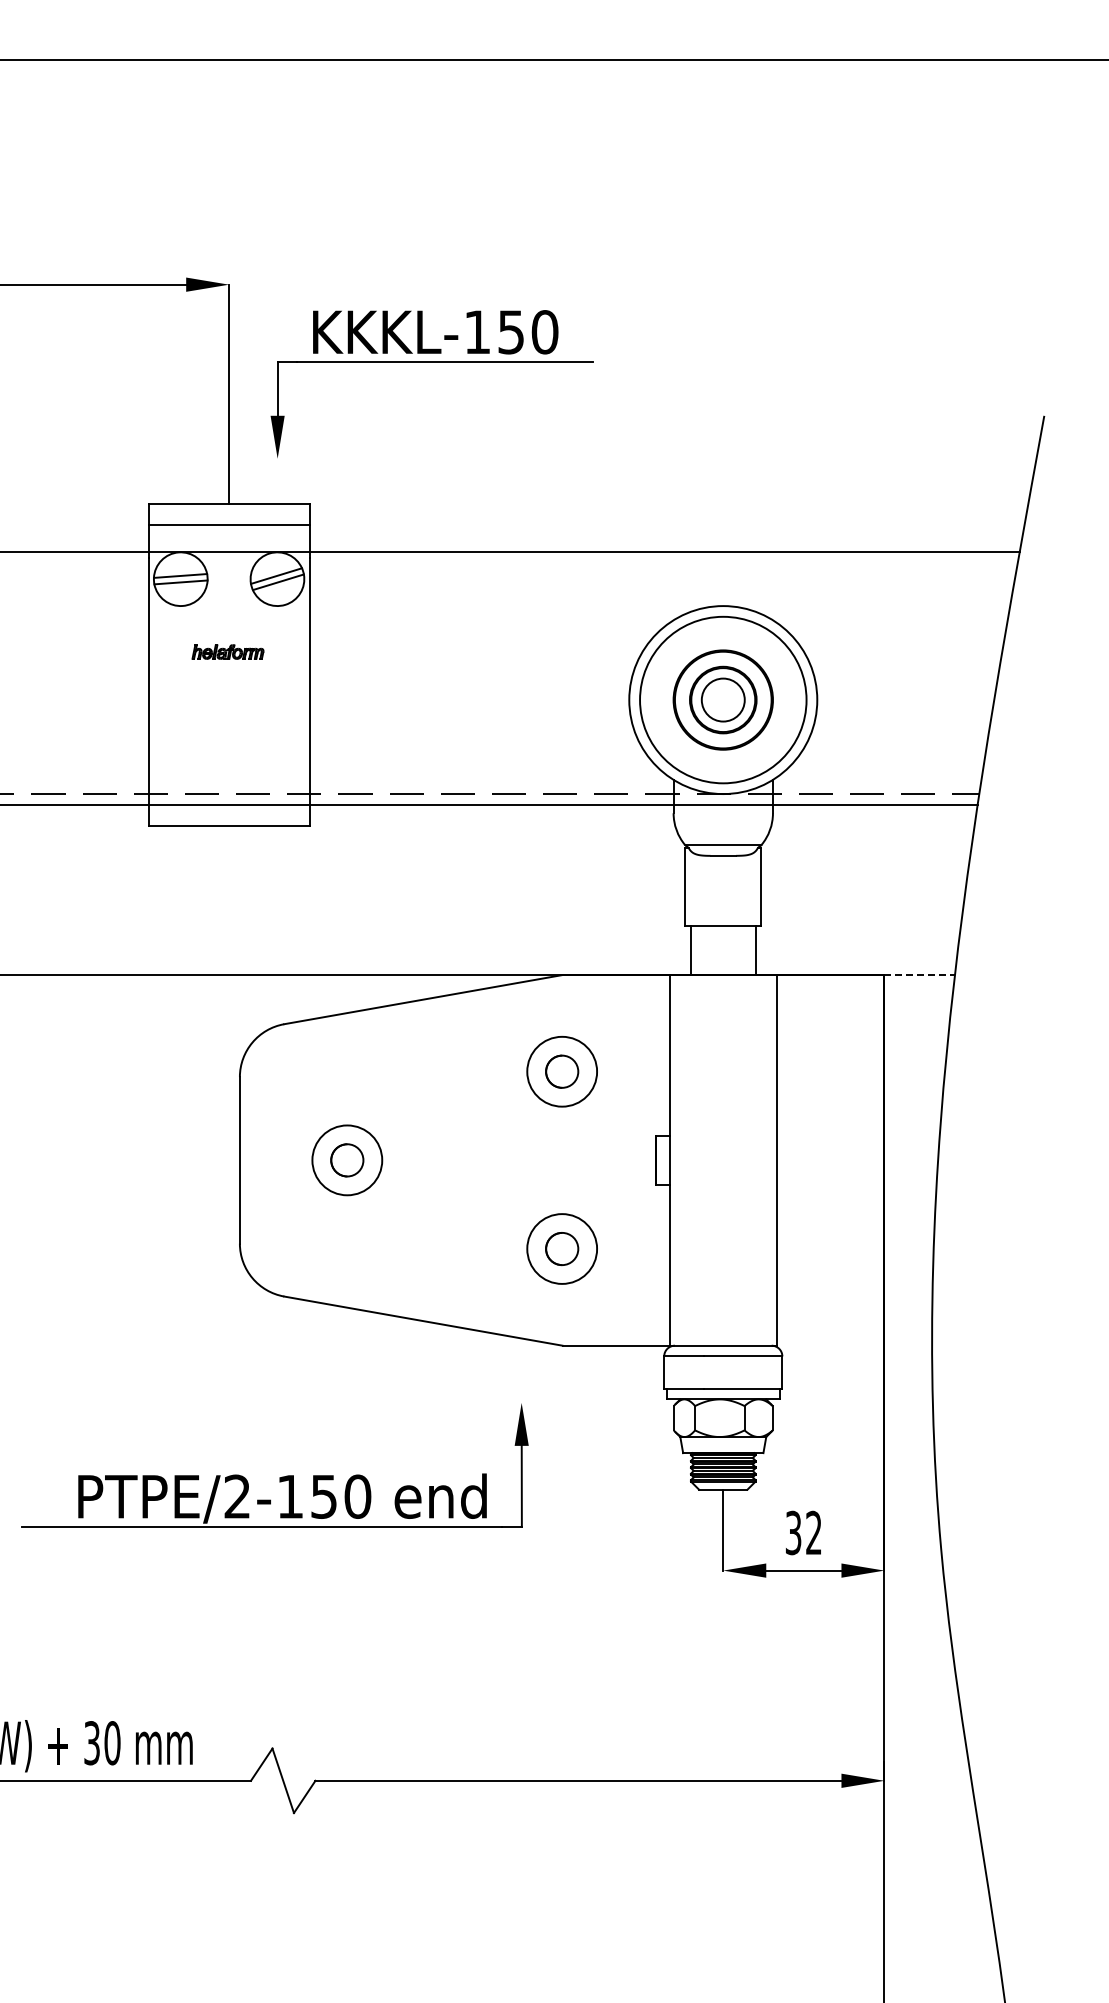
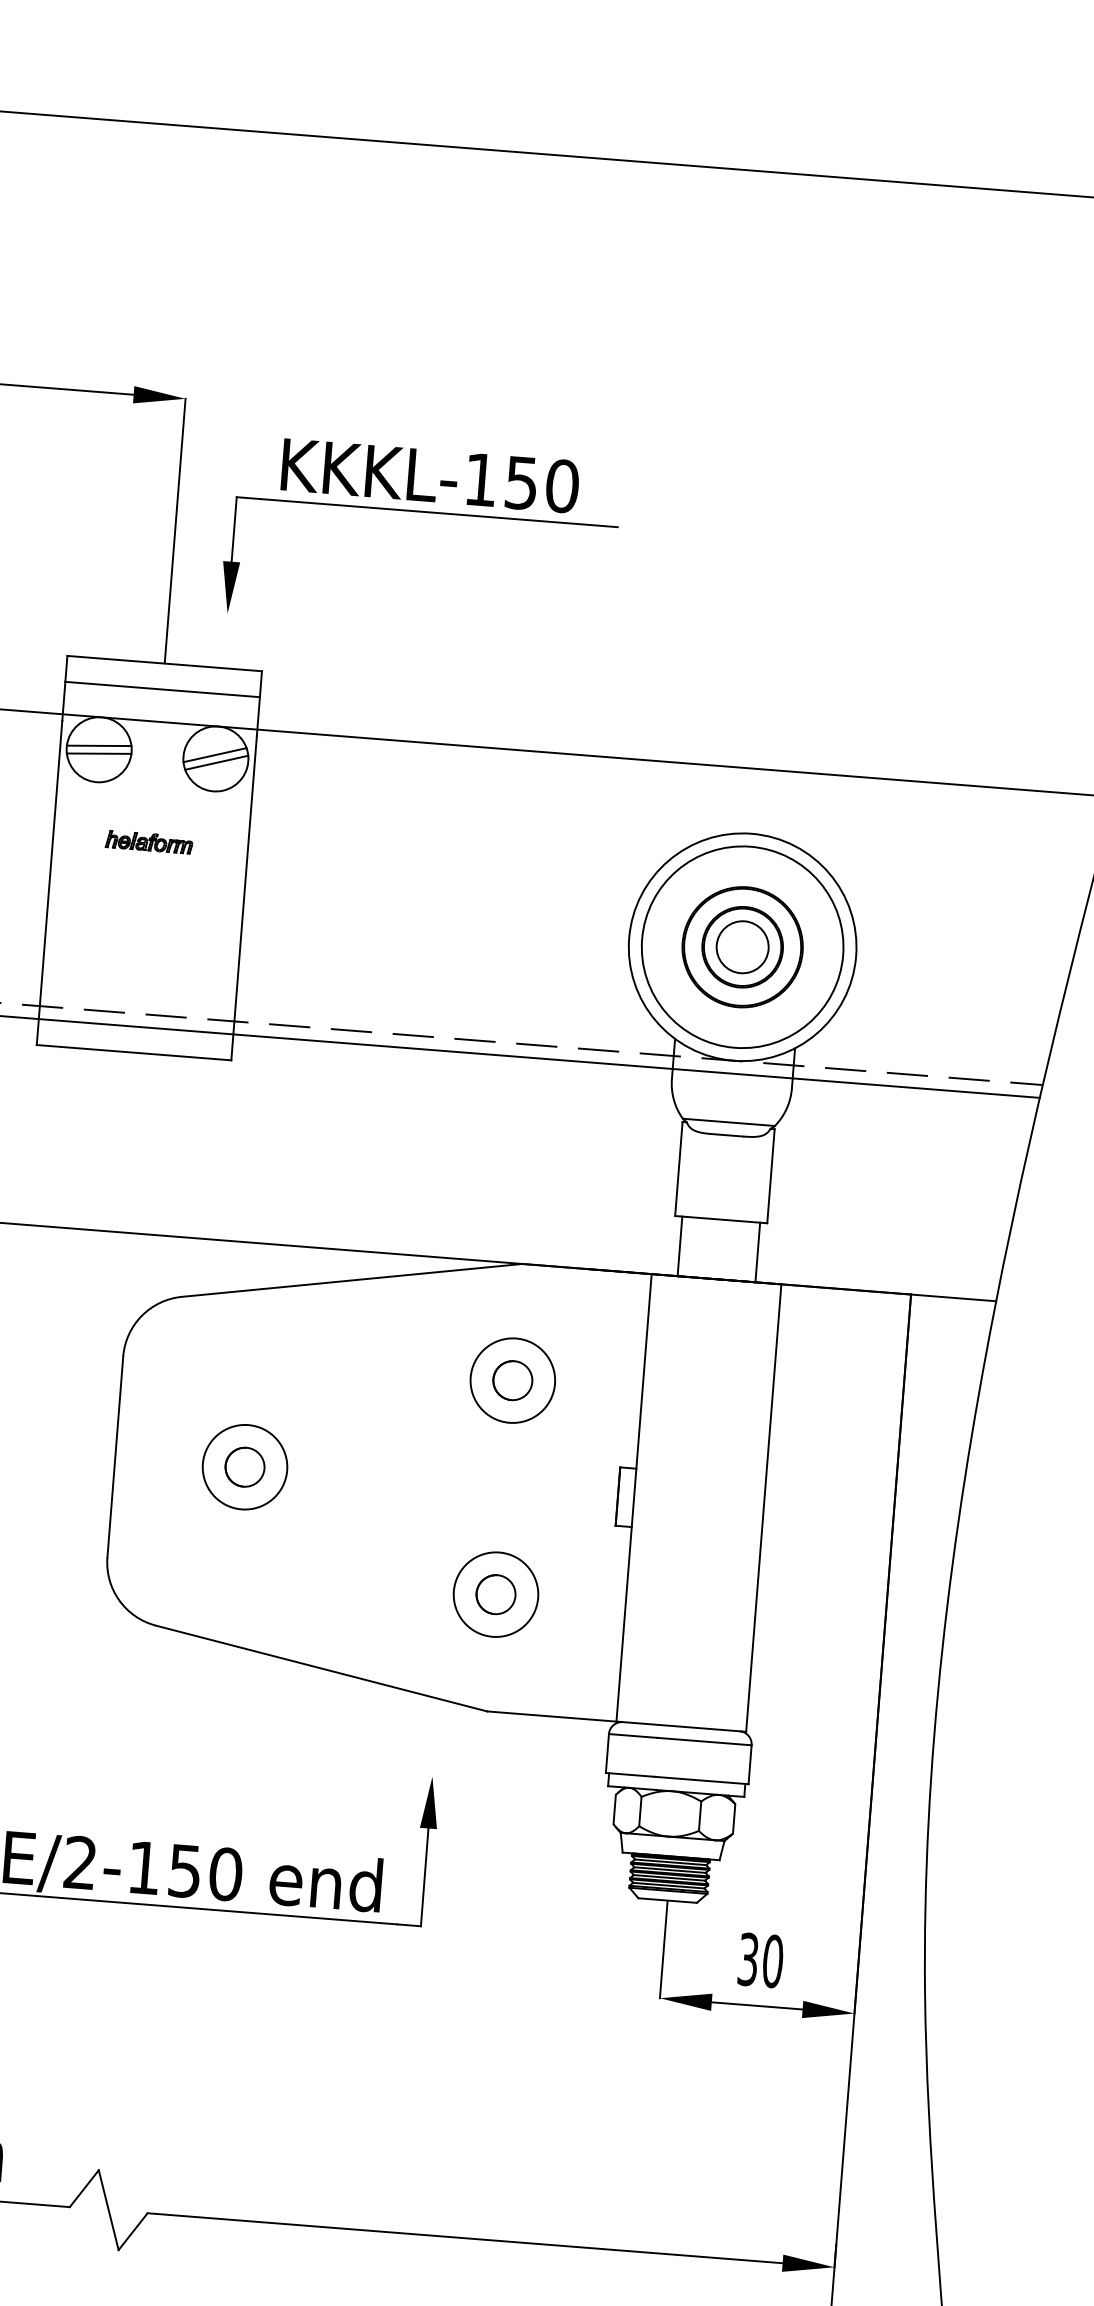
line: (920, 975) -> (954, 1298), dashed -> solid
text: (814, 1532) -> (773, 1960), 32 -> 30

